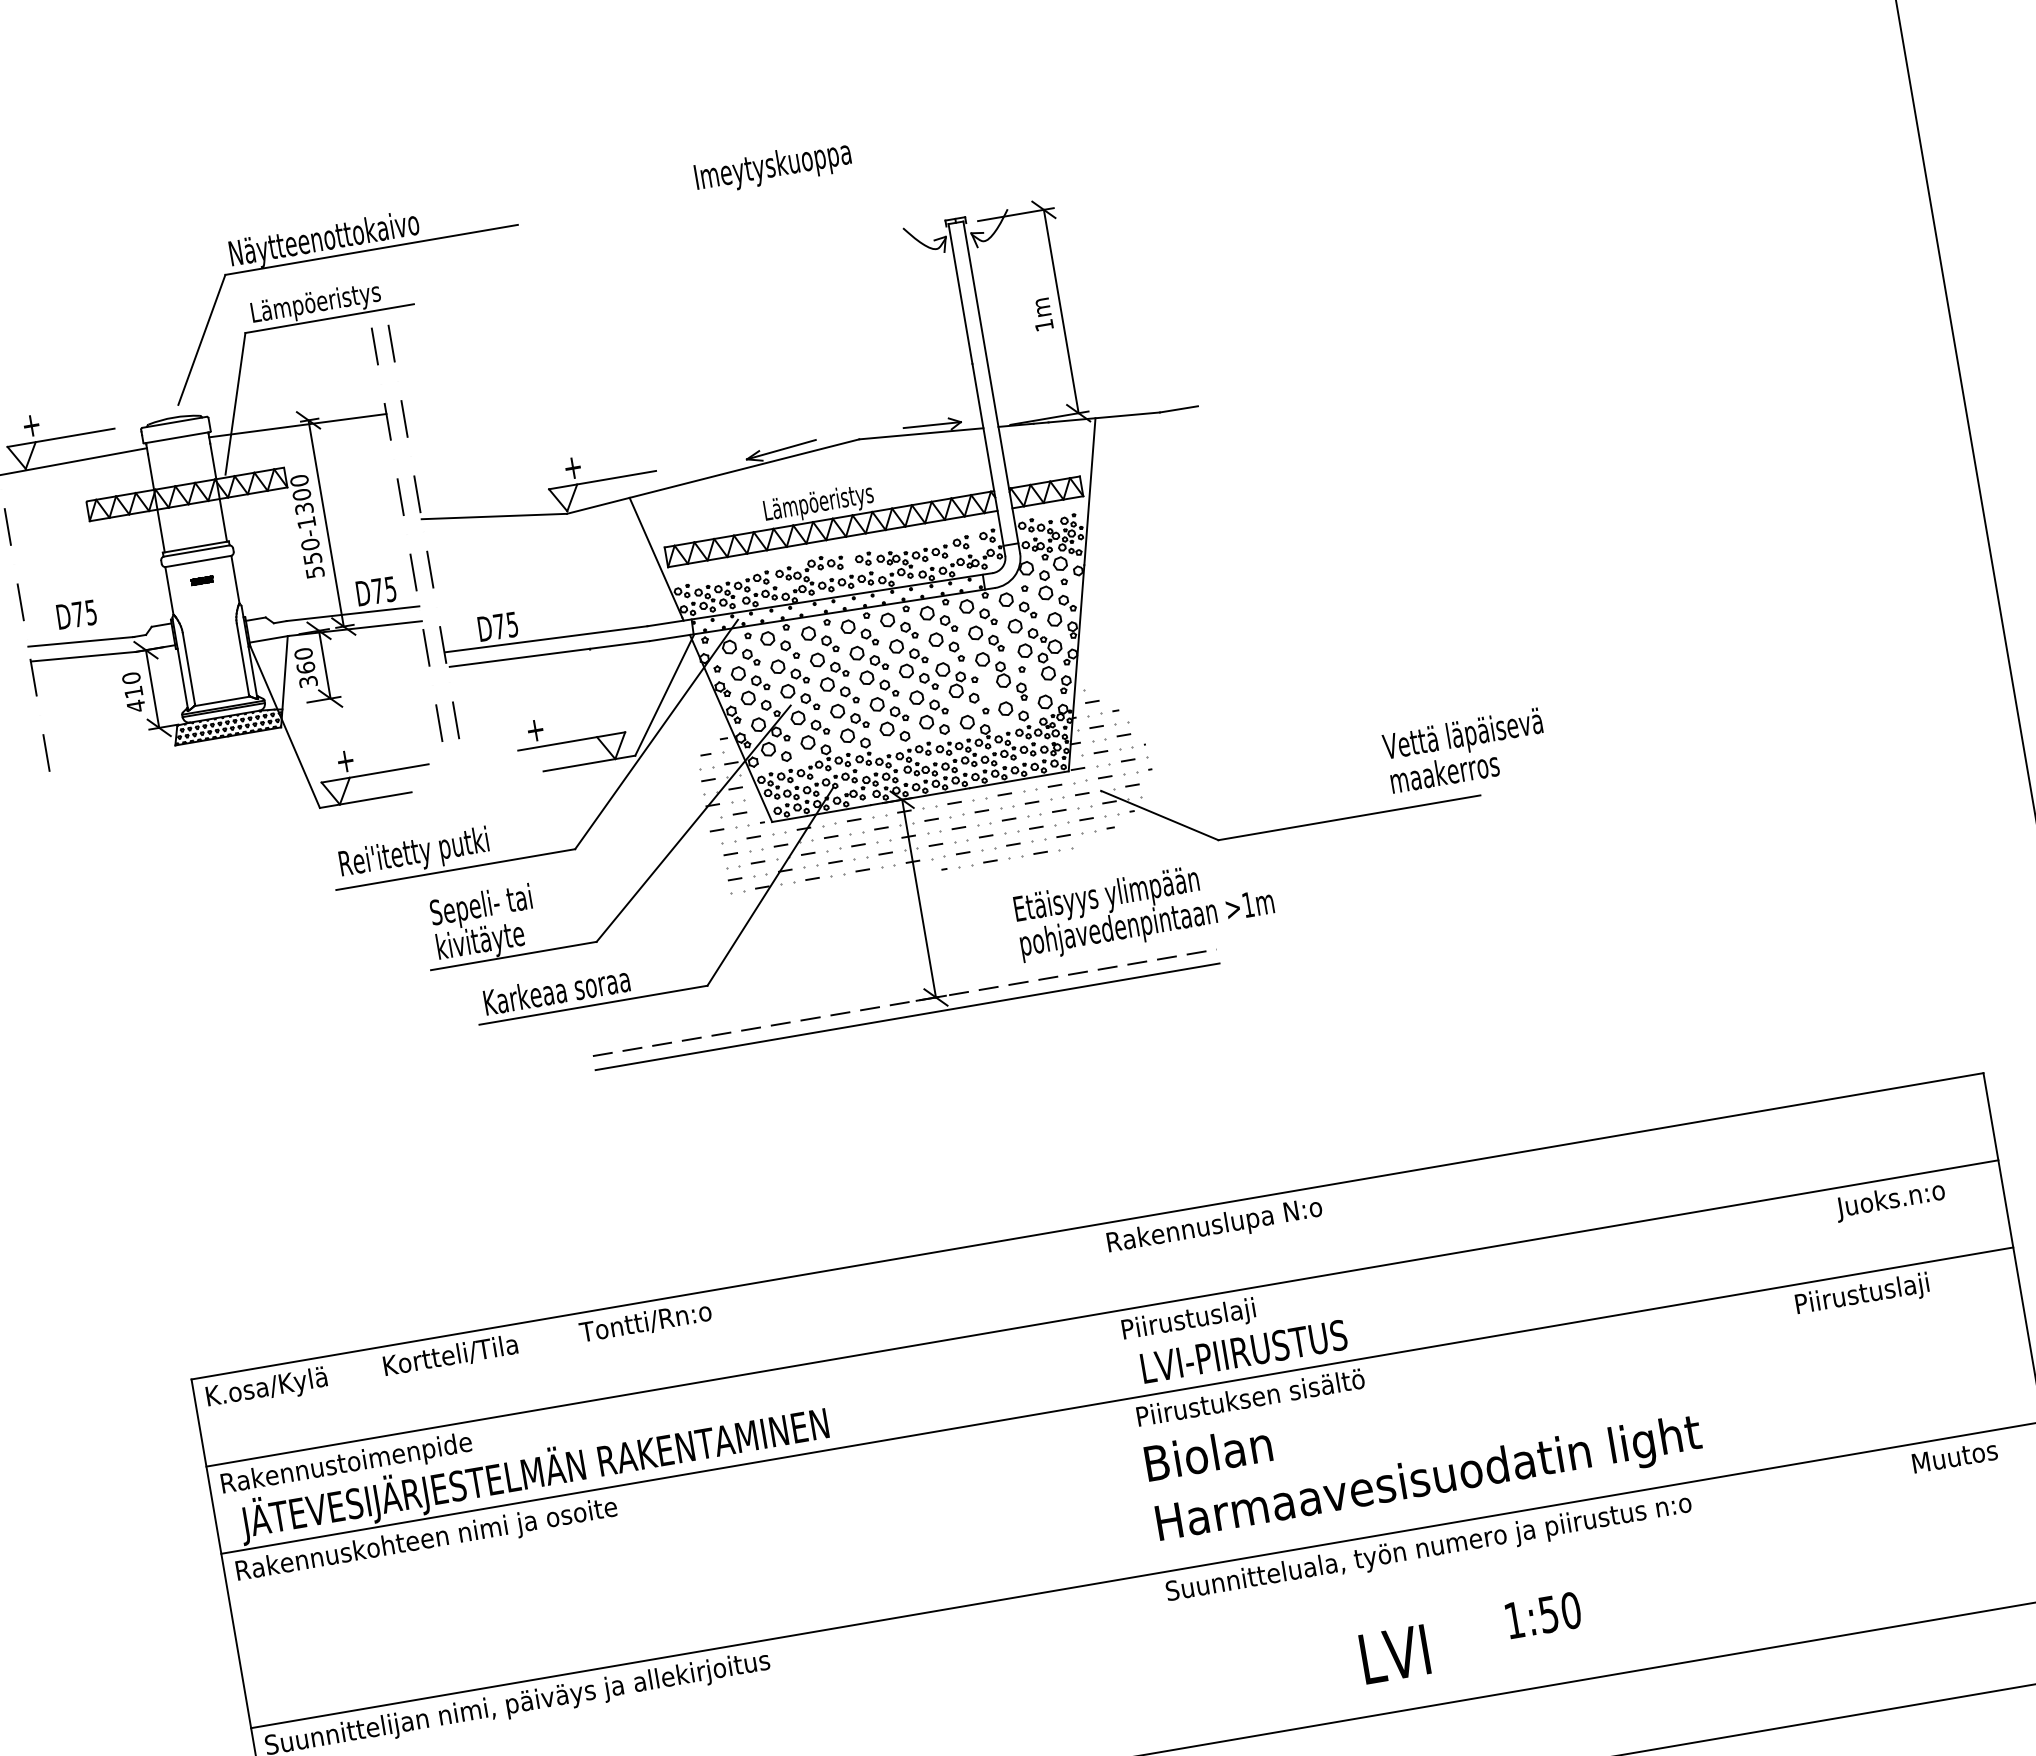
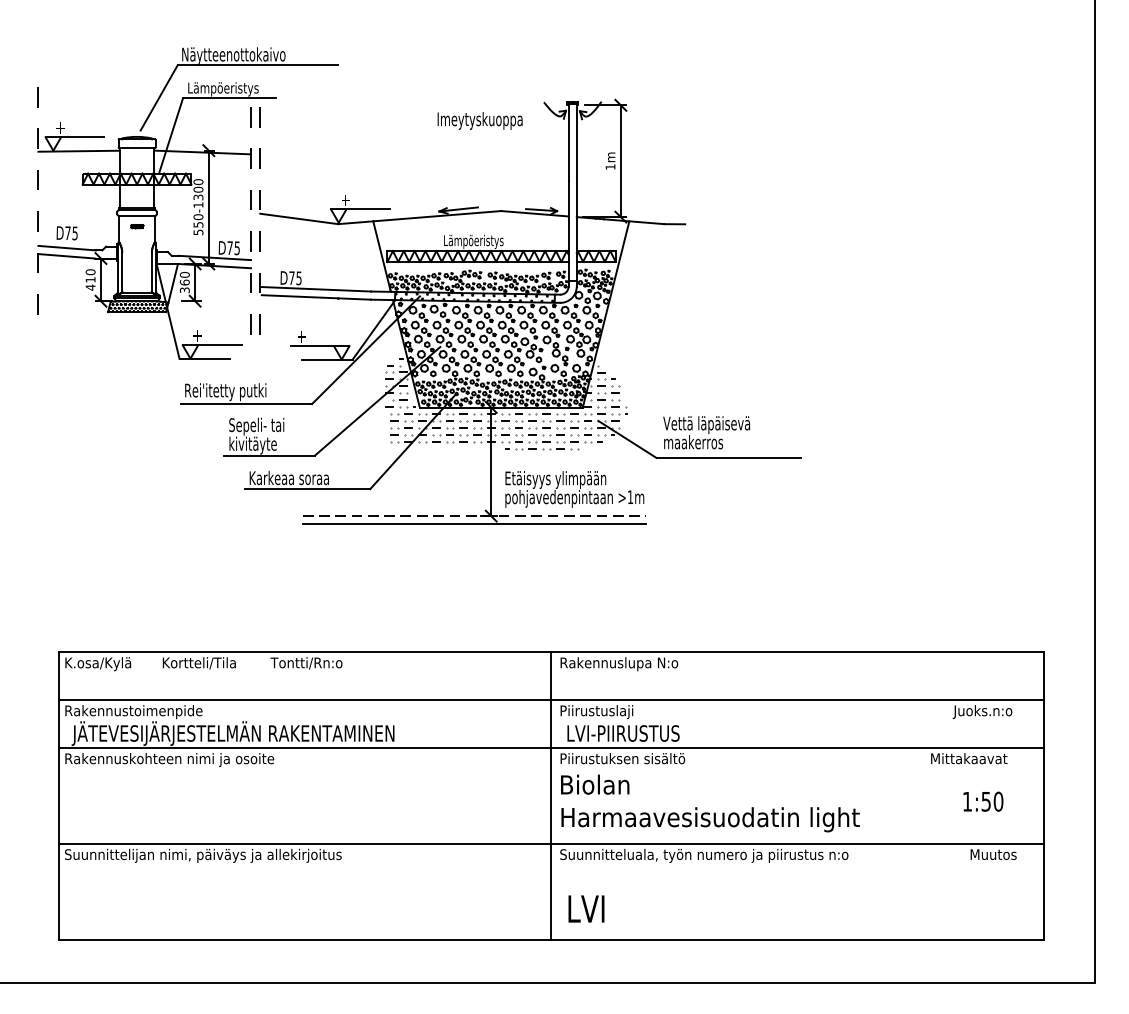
text: (771, 166) -> (479, 120), moved
text: (1465, 750) -> (706, 432), moved
text: (1143, 908) -> (574, 489), moved
text: (1872, 1292) -> (964, 759), Piirustuslaji -> Mittakaavat
line: (1132, 1486) -> (551, 795), added
text: (1543, 1614) -> (983, 801), moved
text: (1394, 1653) -> (586, 908), moved

